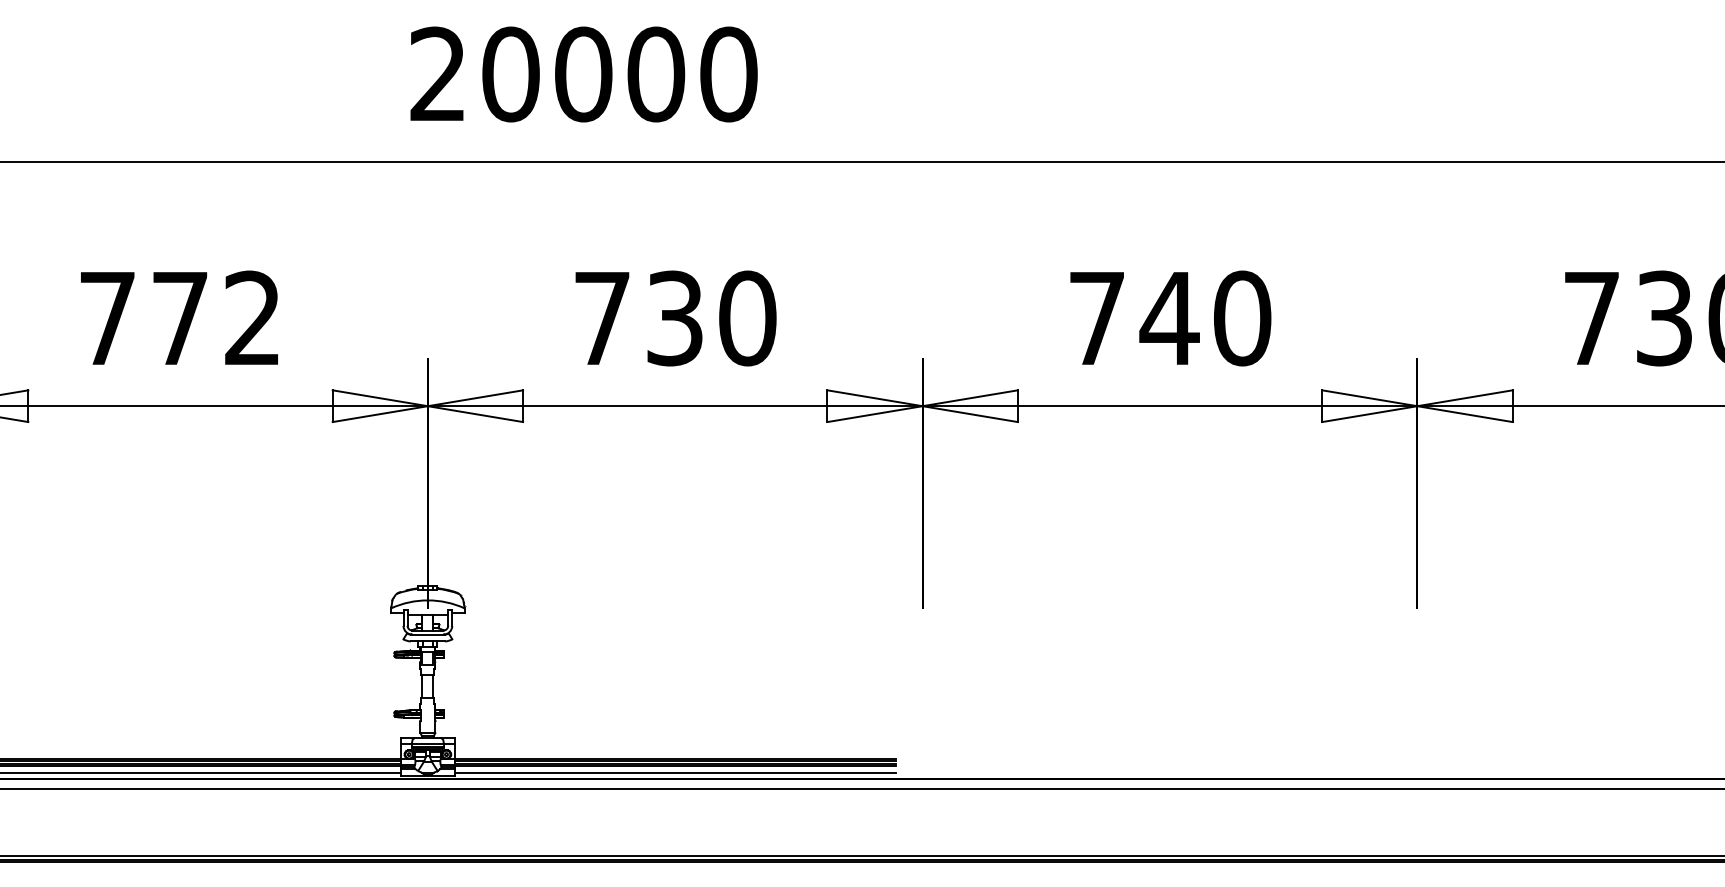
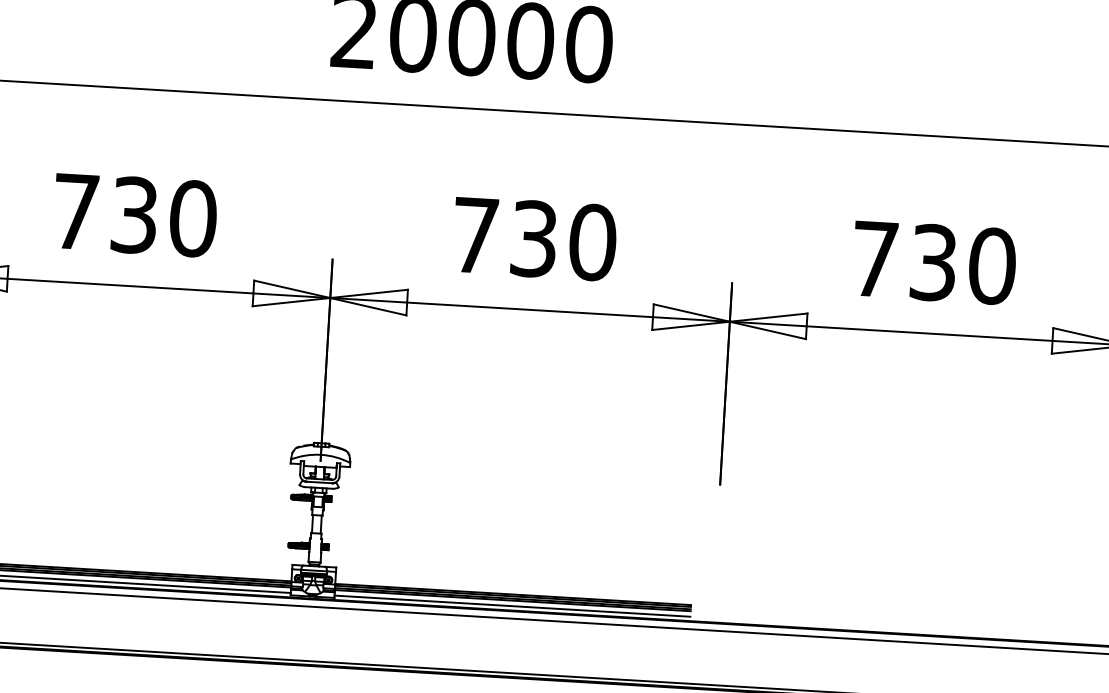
text: (216, 318) -> (163, 217), 772 -> 730
text: (1169, 318) -> (933, 262), 740 -> 730

